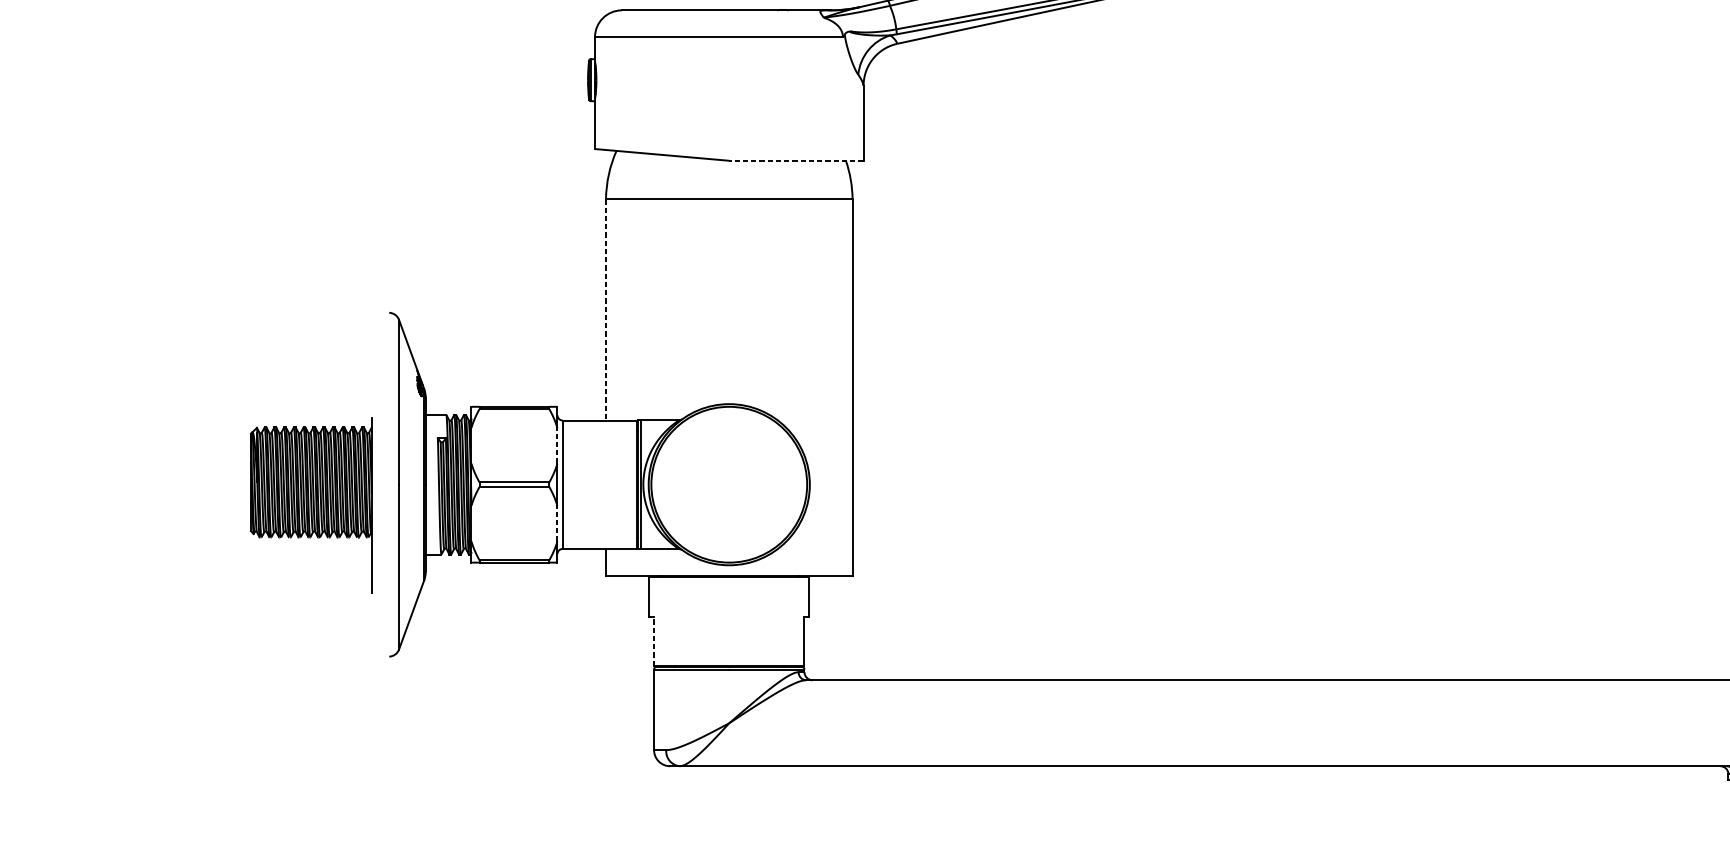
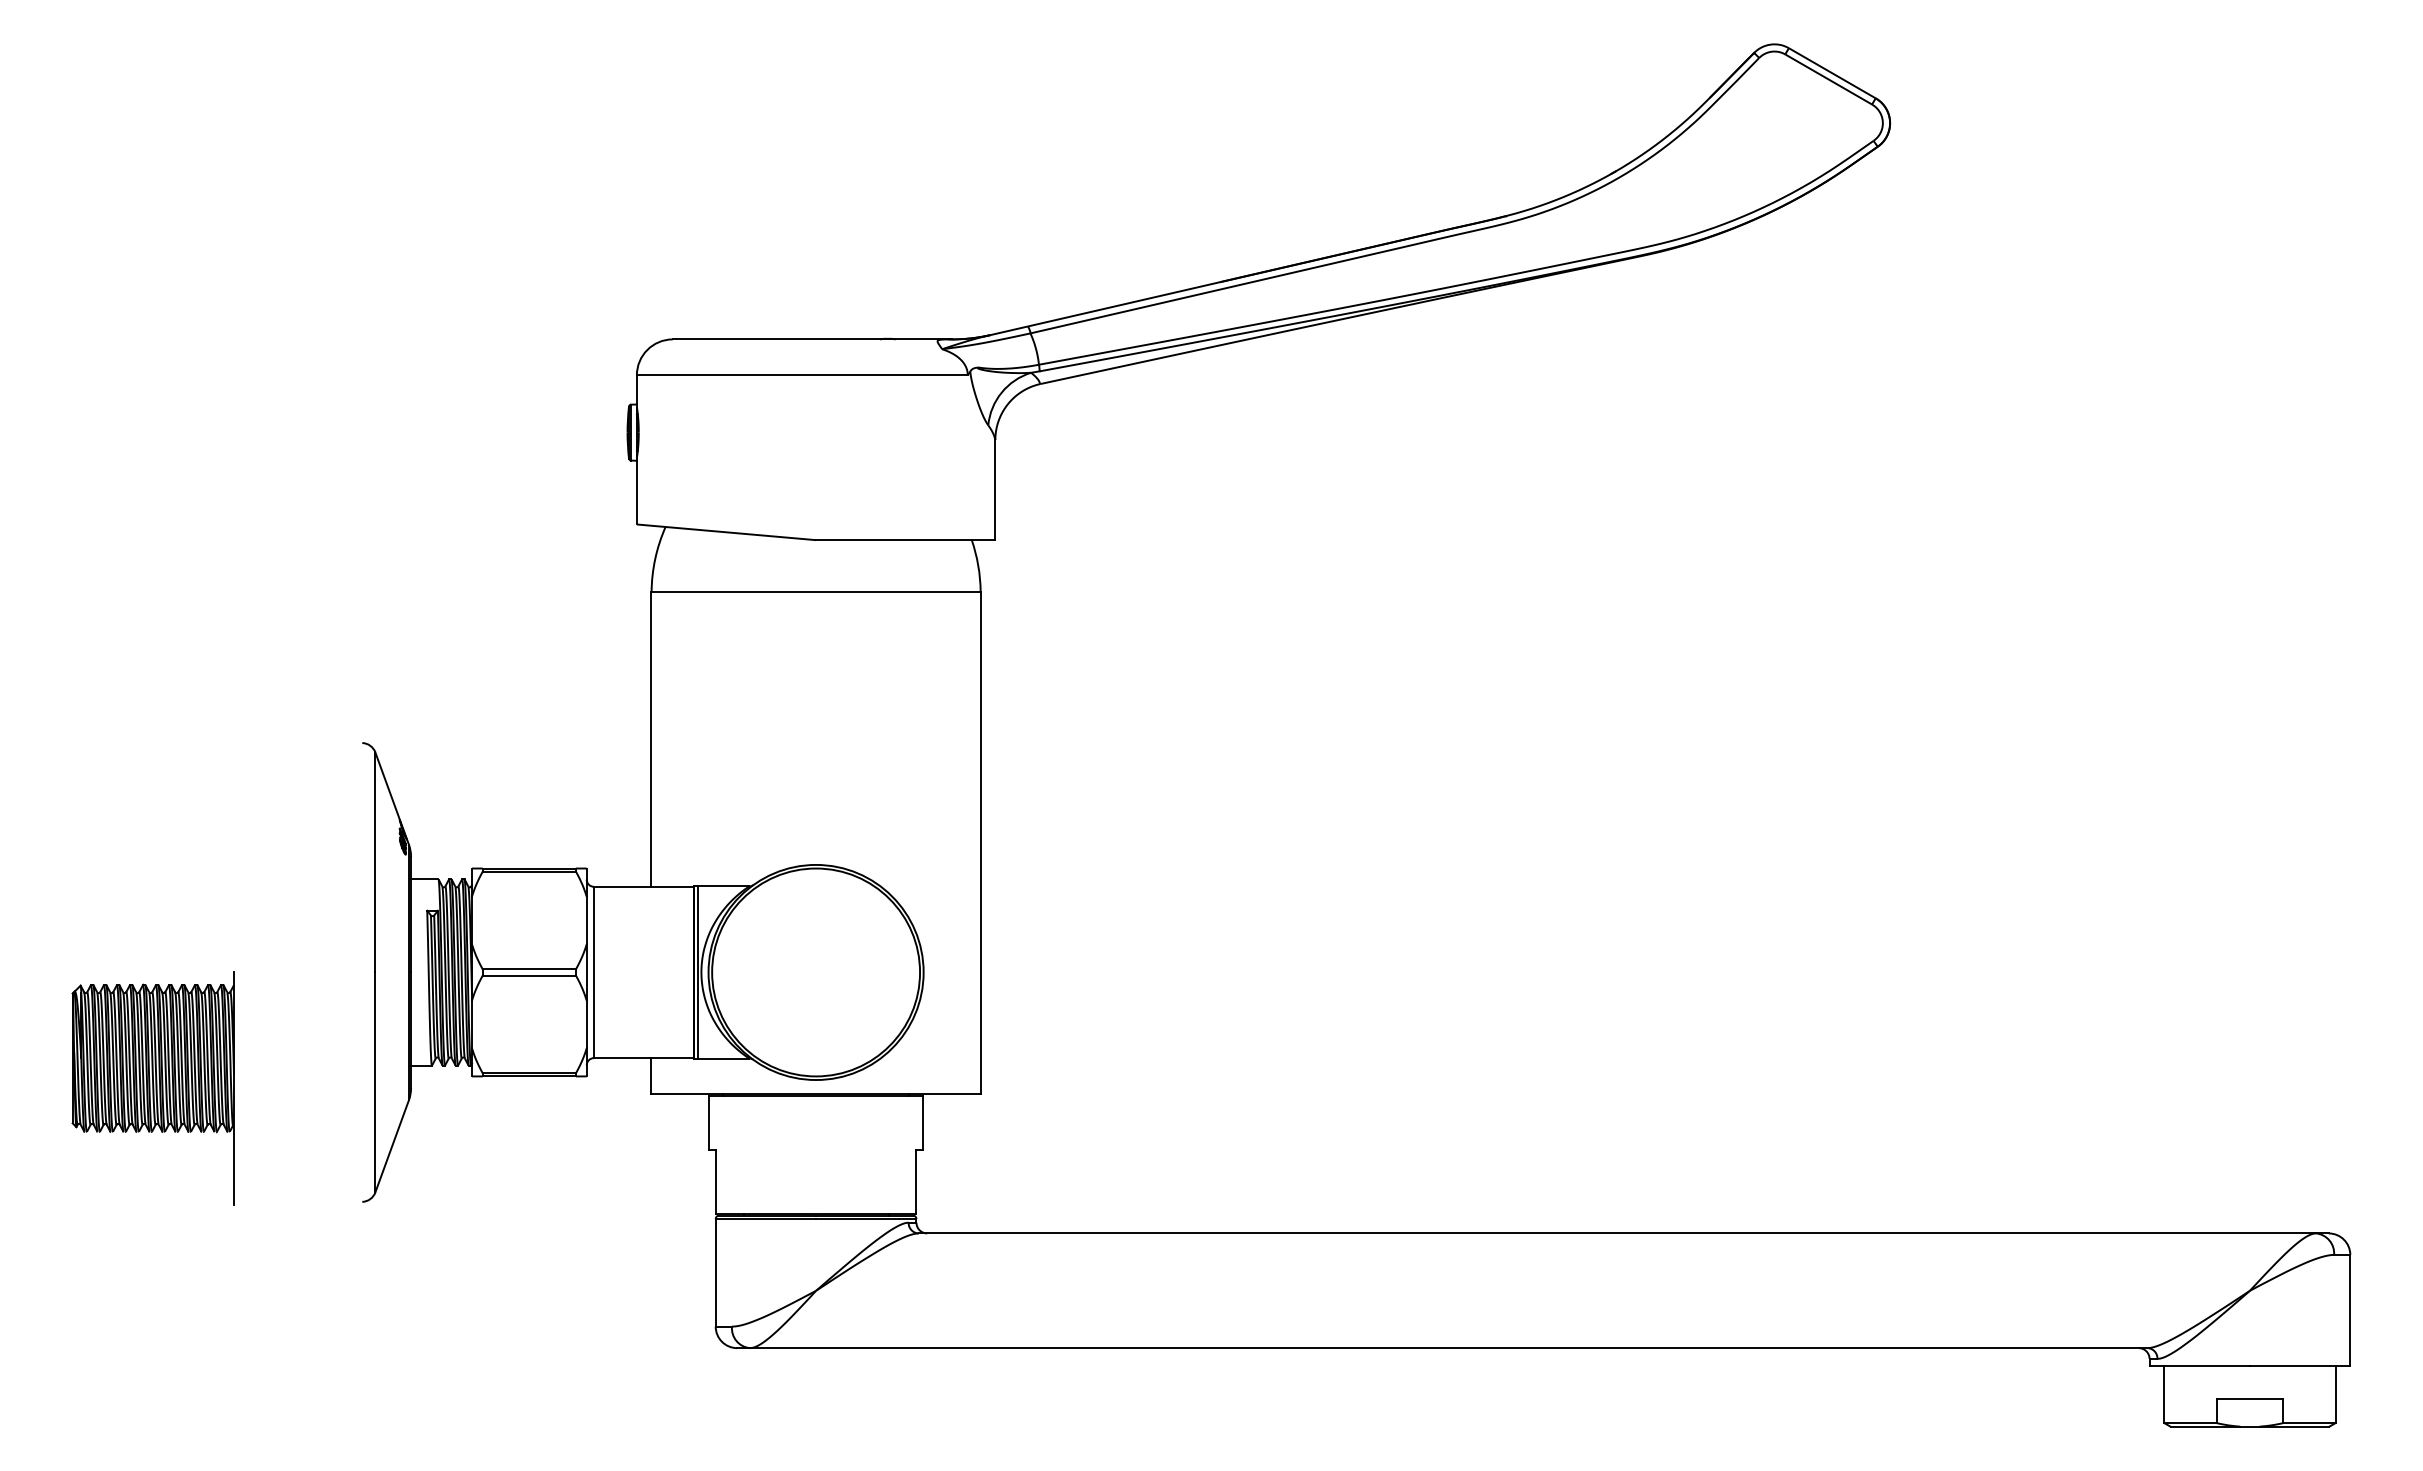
line: (796, 161) -> (905, 540), dashed -> solid
line: (605, 310) -> (651, 739), dashed -> solid
line: (557, 445) -> (586, 920), dashed -> solid
part: (310, 504) -> (152, 1088), moved
line: (557, 523) -> (586, 1024), dashed -> solid
line: (653, 641) -> (715, 1181), dashed -> solid

